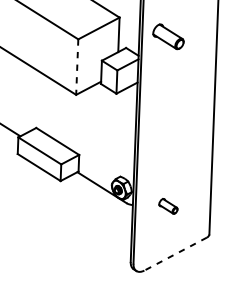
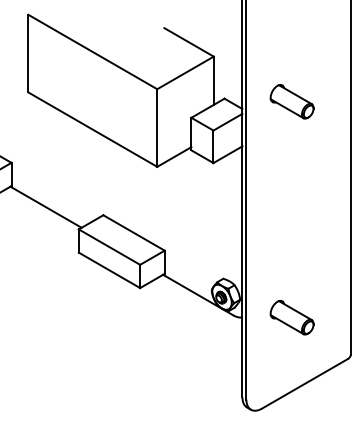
part: (168, 36) -> (291, 101), moved
line: (77, 67) -> (157, 128), dashed -> solid
part: (168, 206) -> (291, 317), size x1.67
line: (175, 254) -> (304, 384), dashed -> solid

